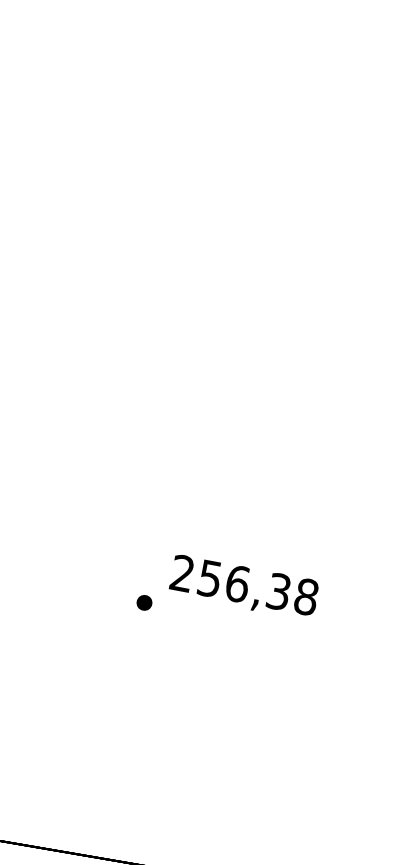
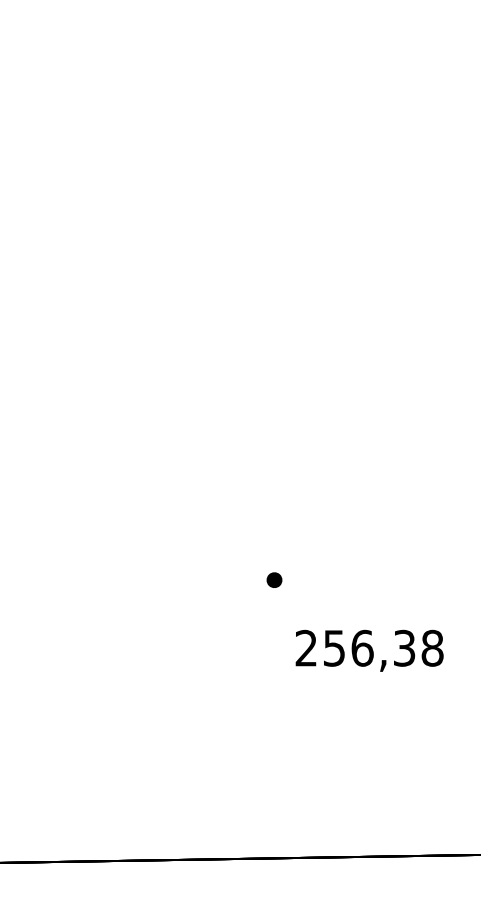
text: (244, 587) -> (369, 650), moved
part: (144, 602) -> (274, 579), moved

